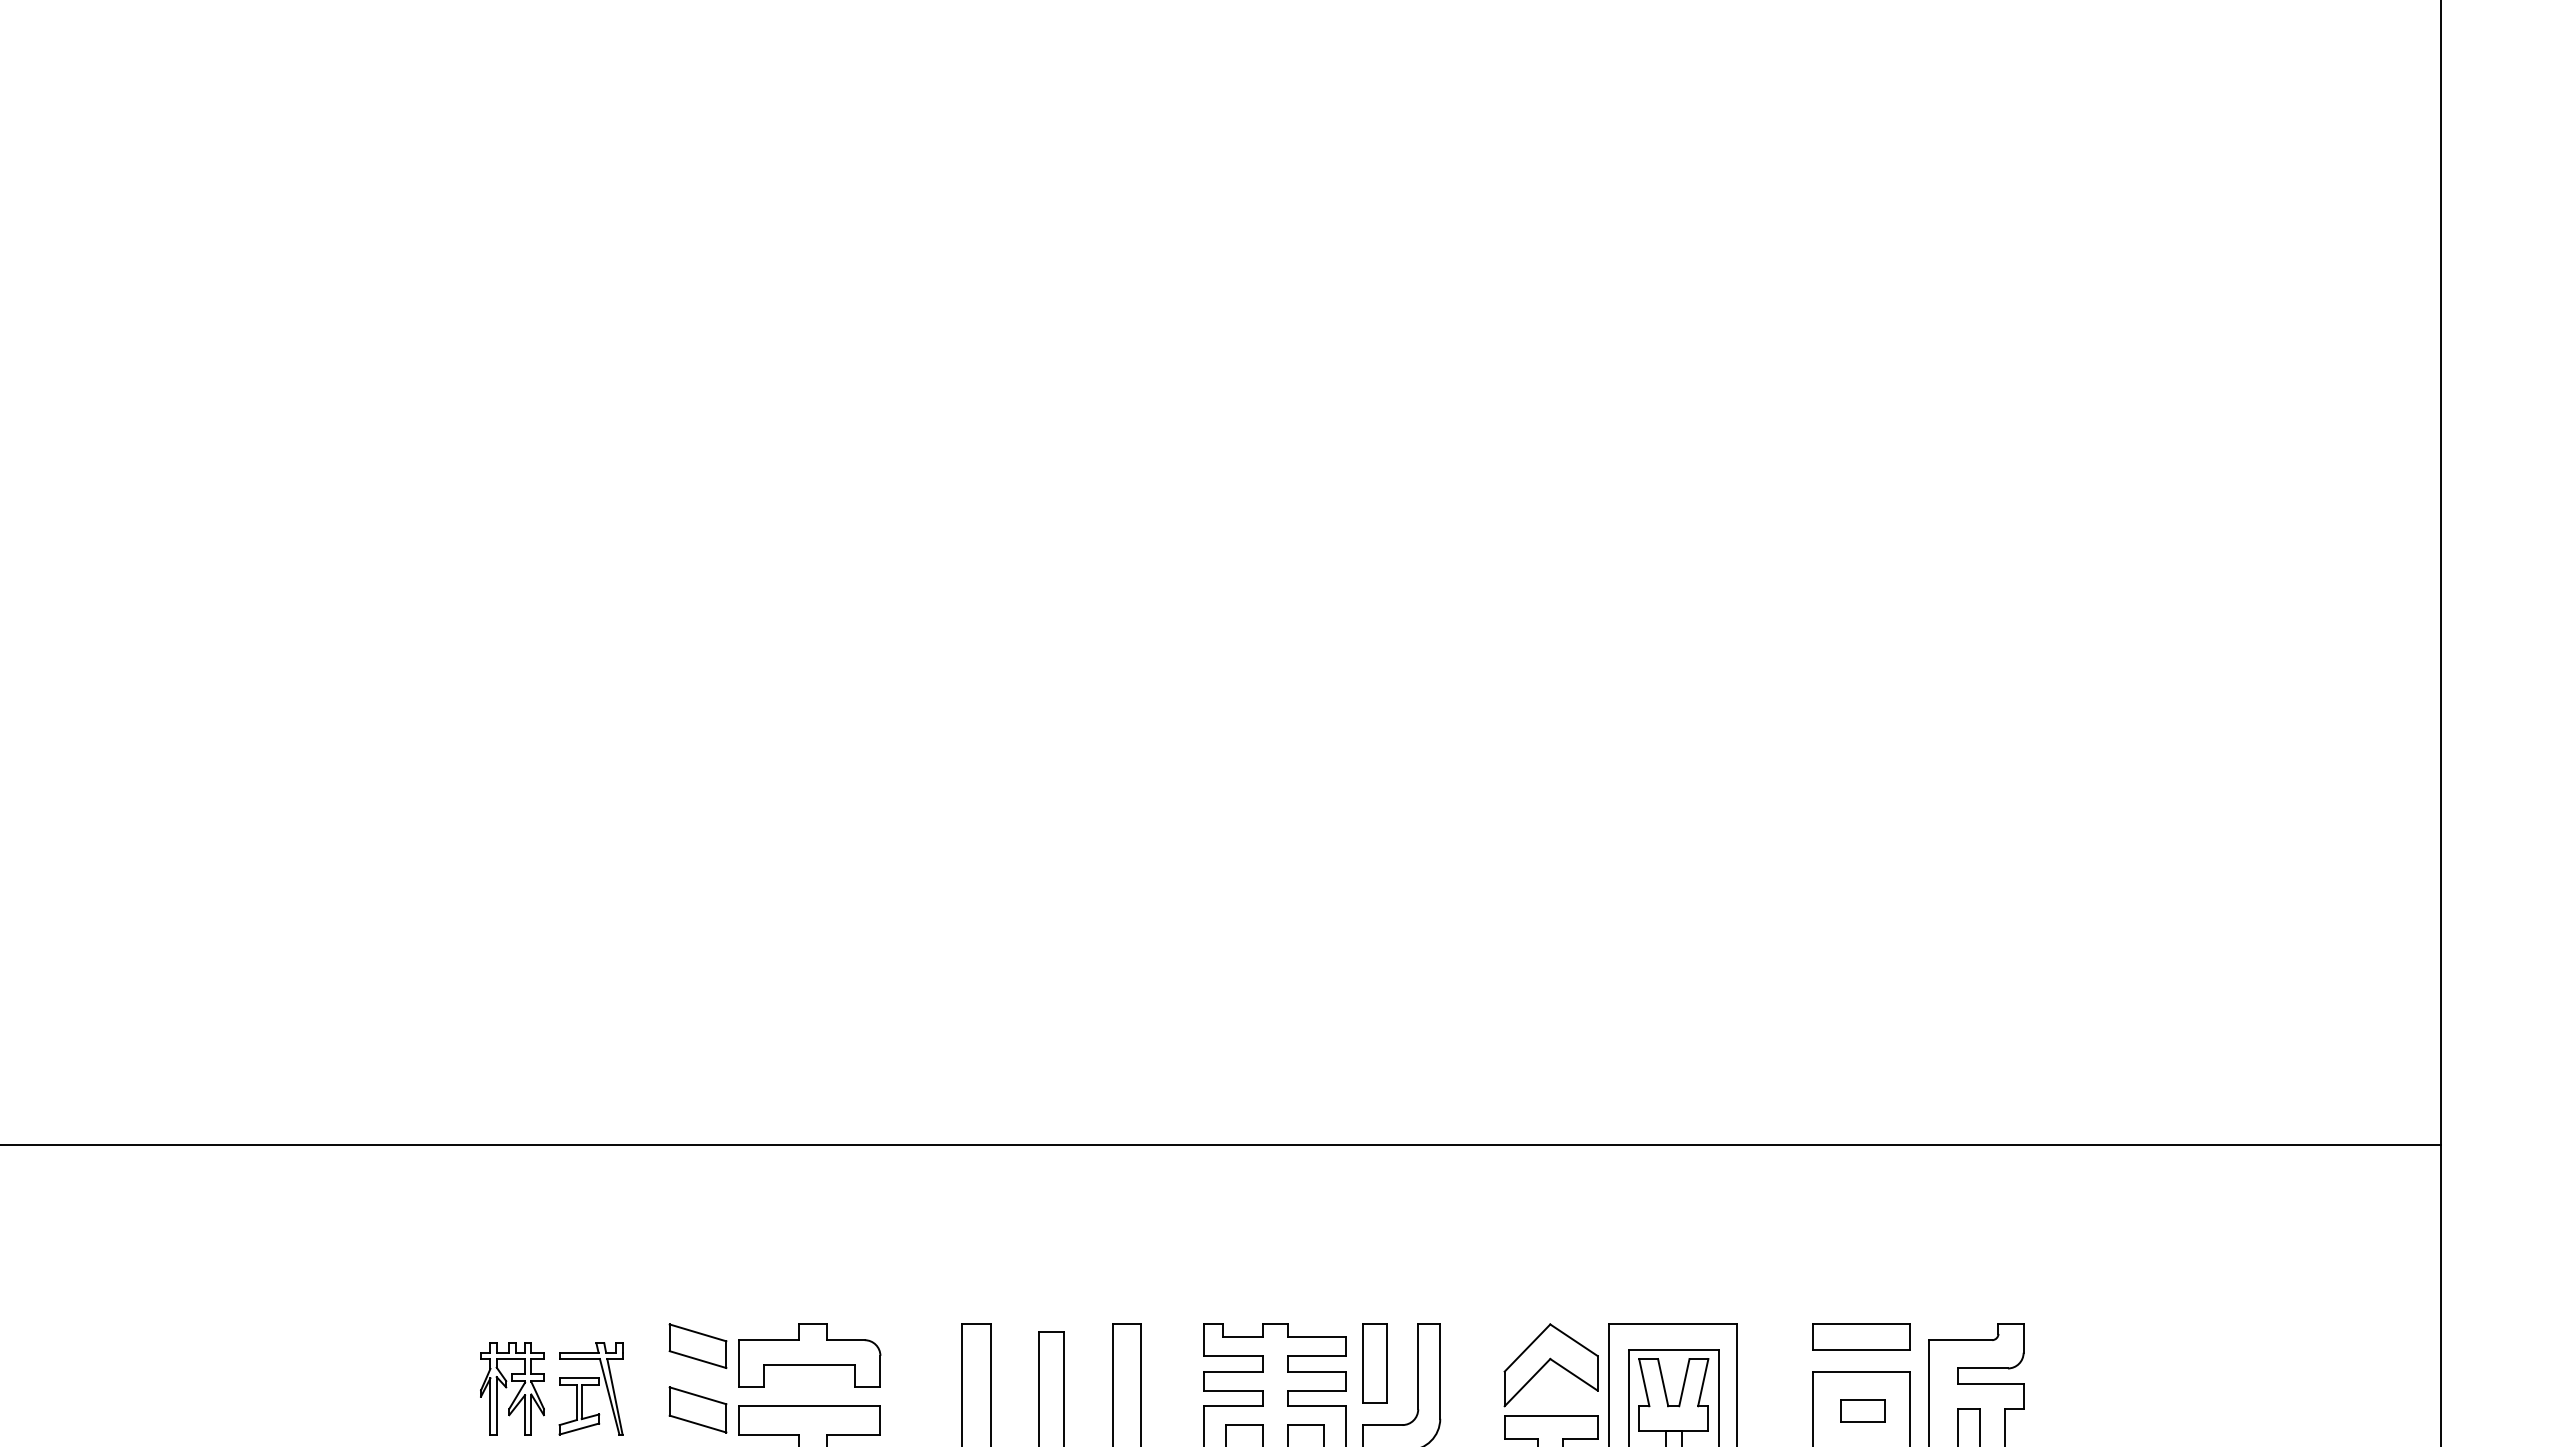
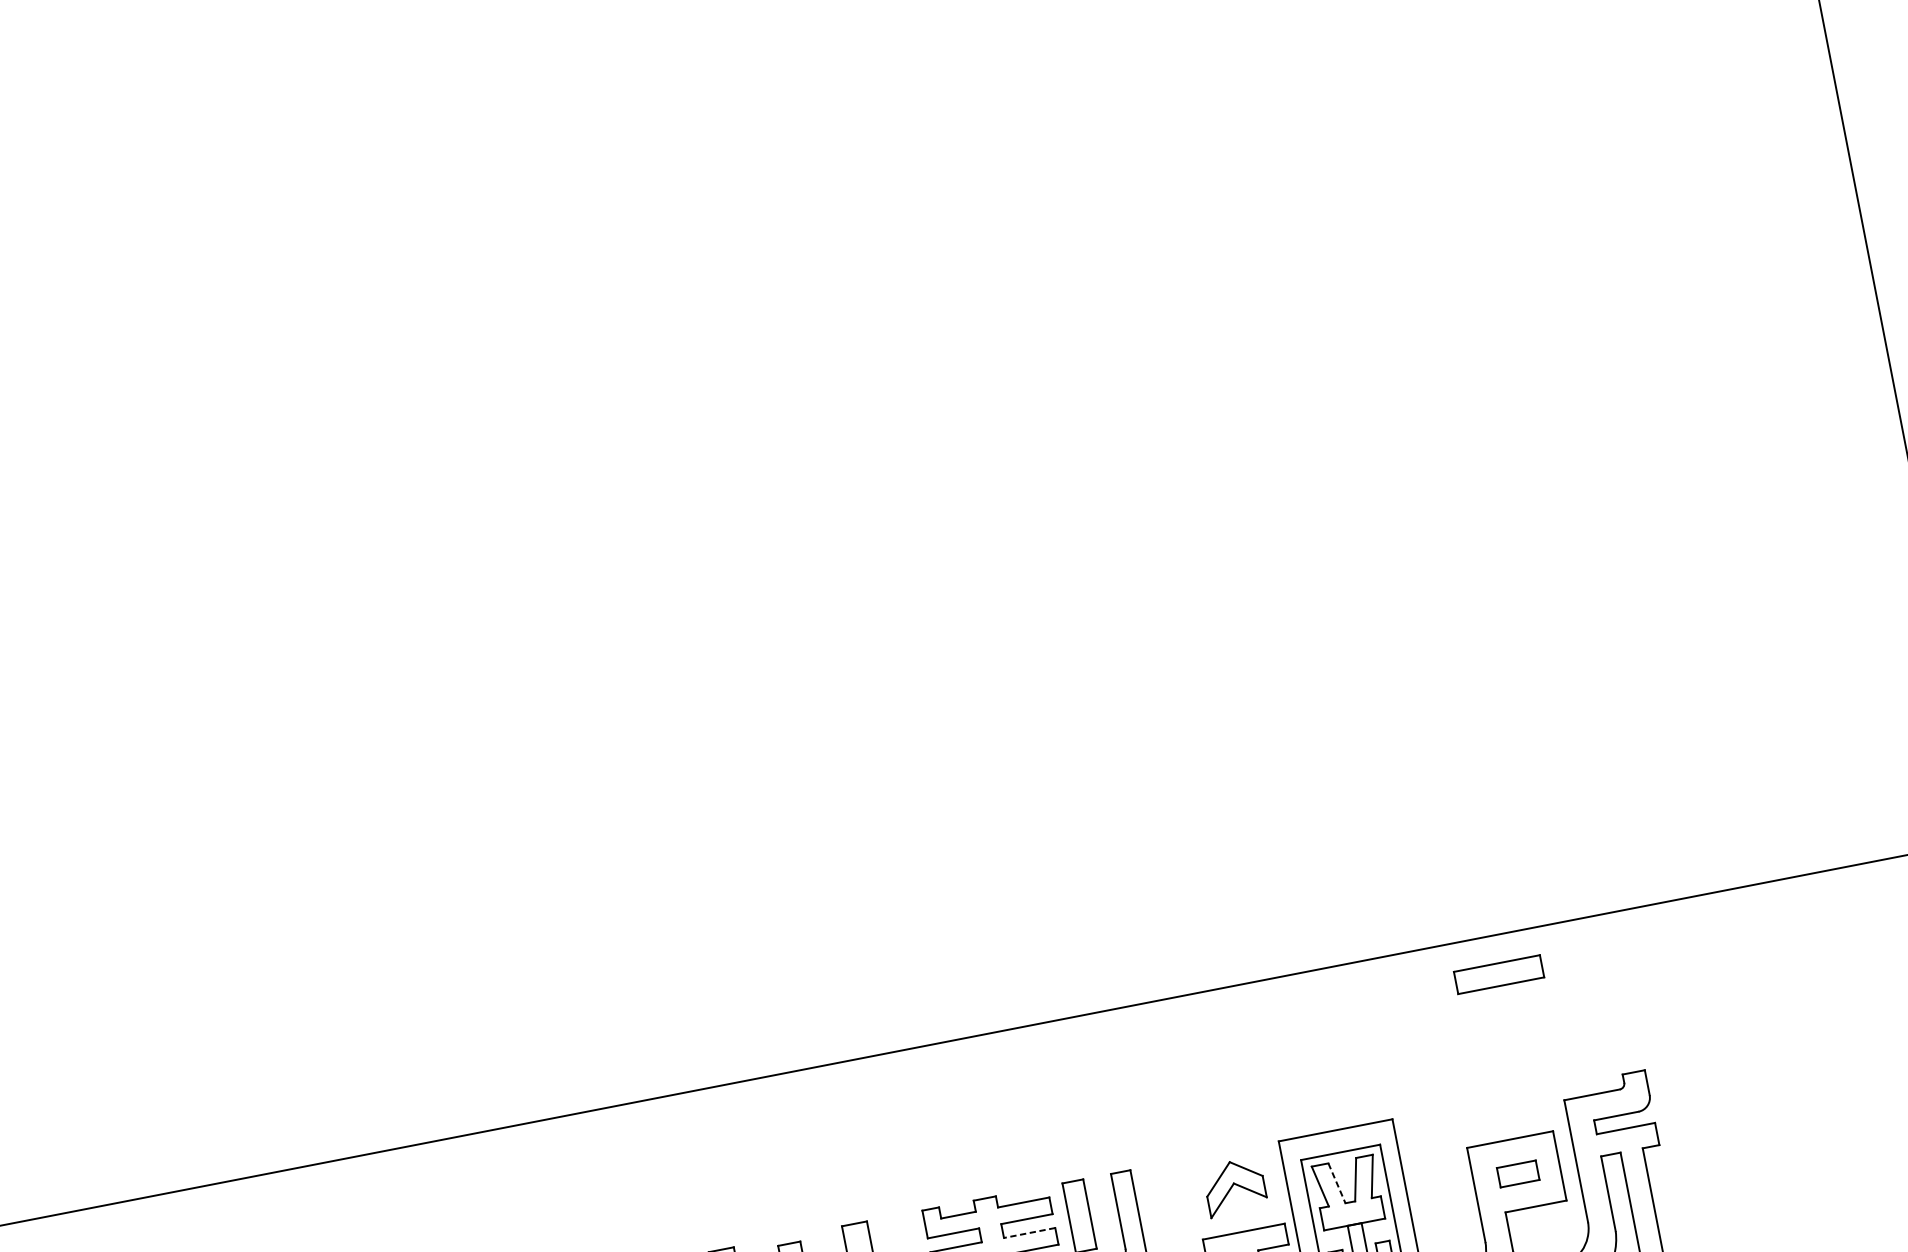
part: (1861, 1336) -> (1498, 974), moved
part: (1550, 1365) -> (1234, 1187), size x0.7
line: (1316, 1371) -> (1029, 1232), solid -> dashed
line: (1663, 1383) -> (1337, 1184), solid -> dashed

